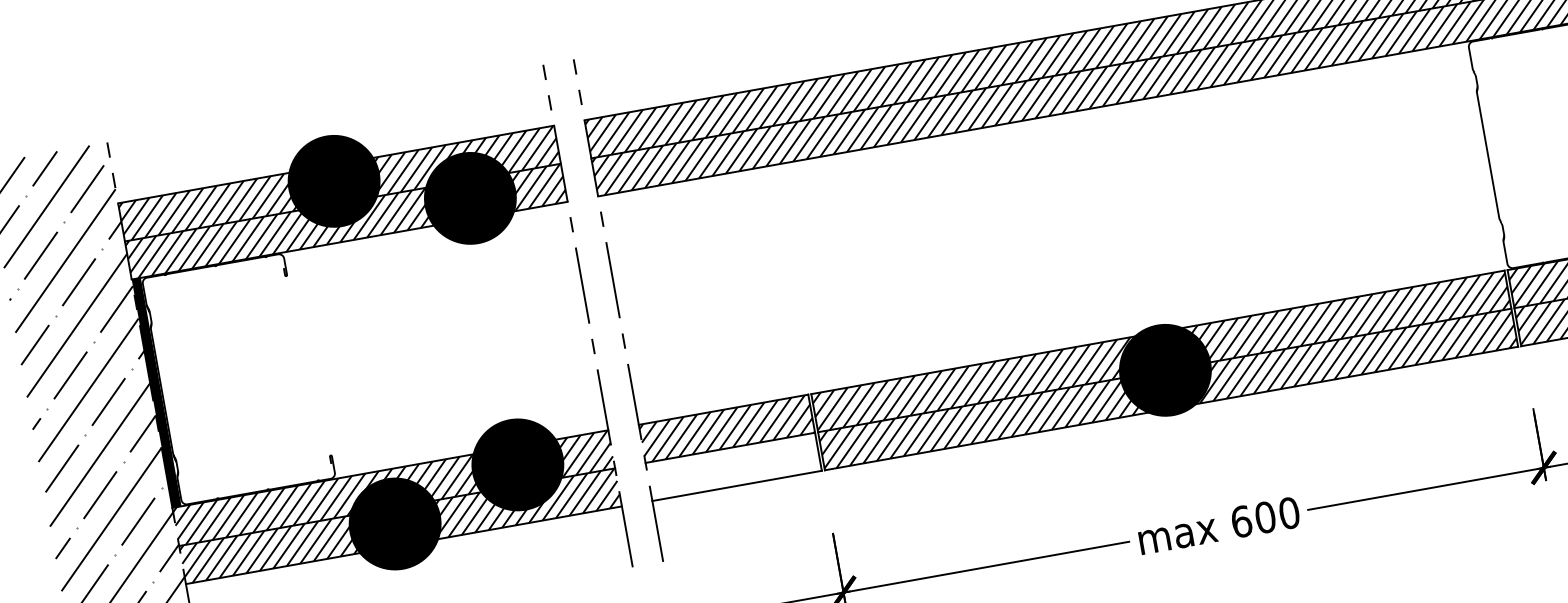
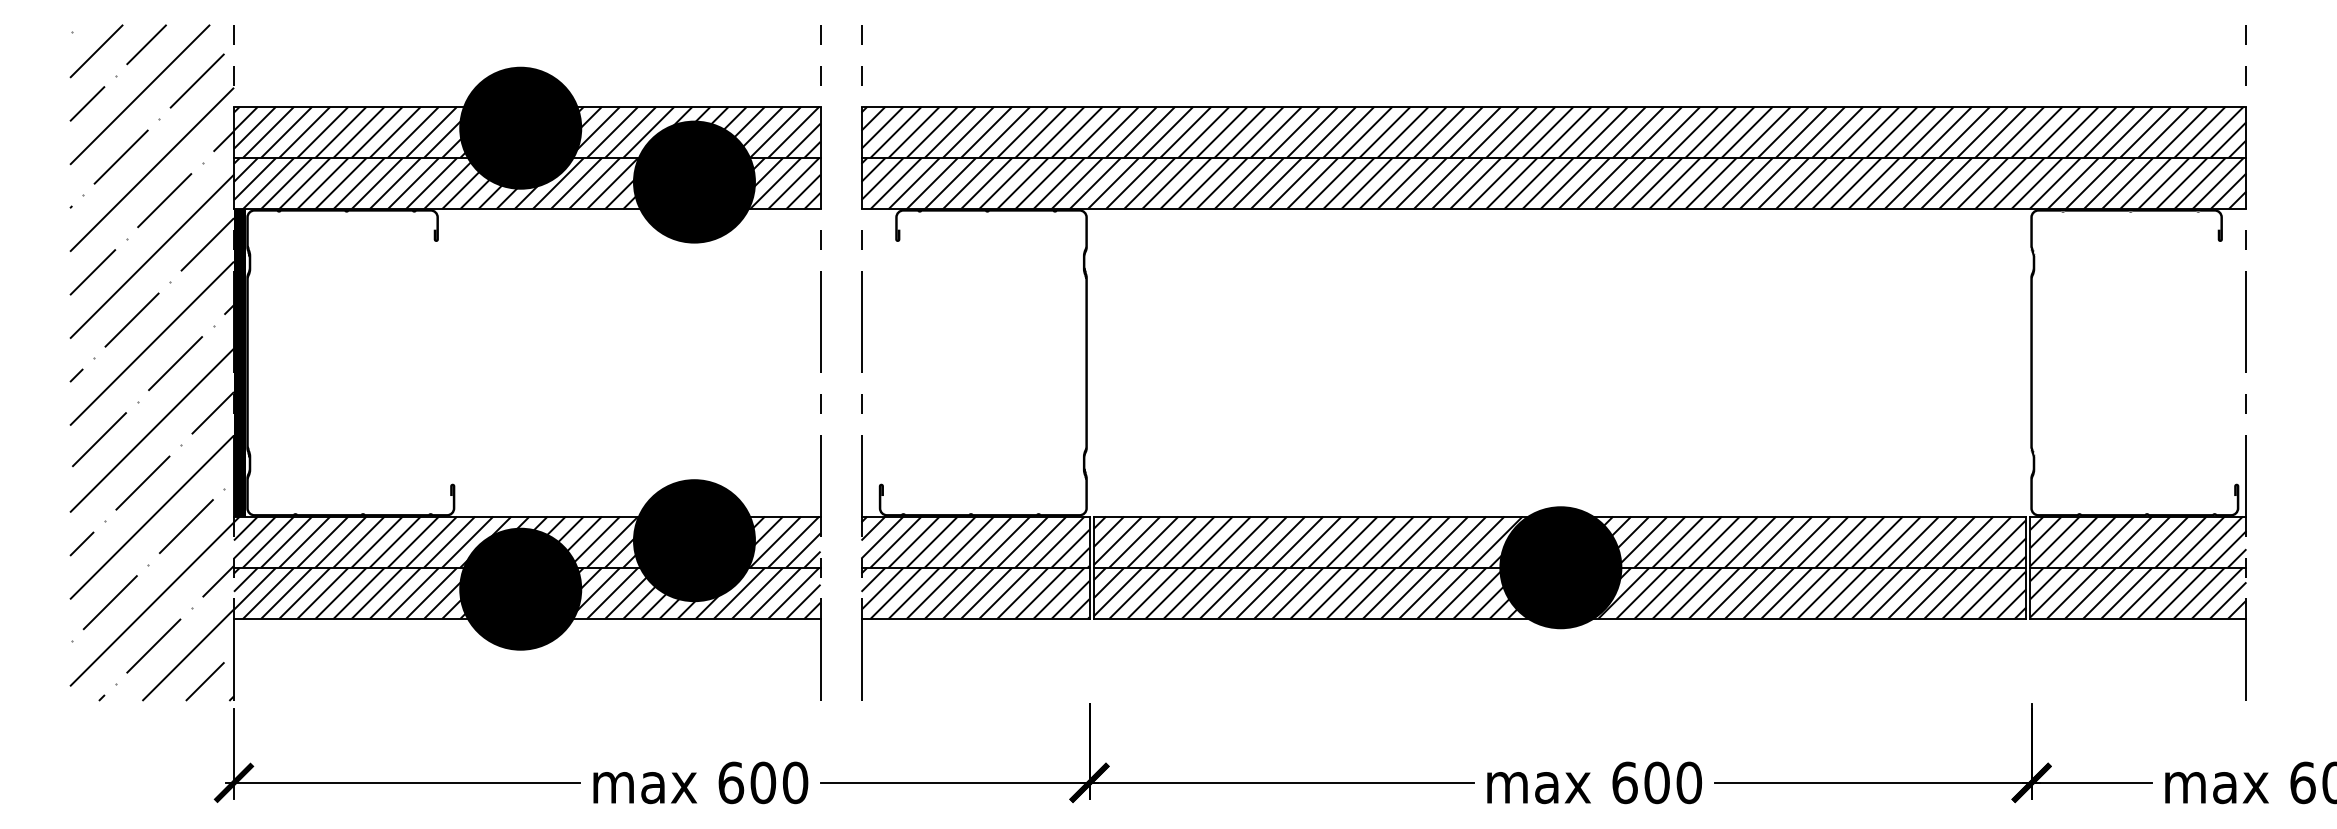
fill: (708, 294) -> (982, 362), added
hatch: (733, 466) -> (975, 592), added

